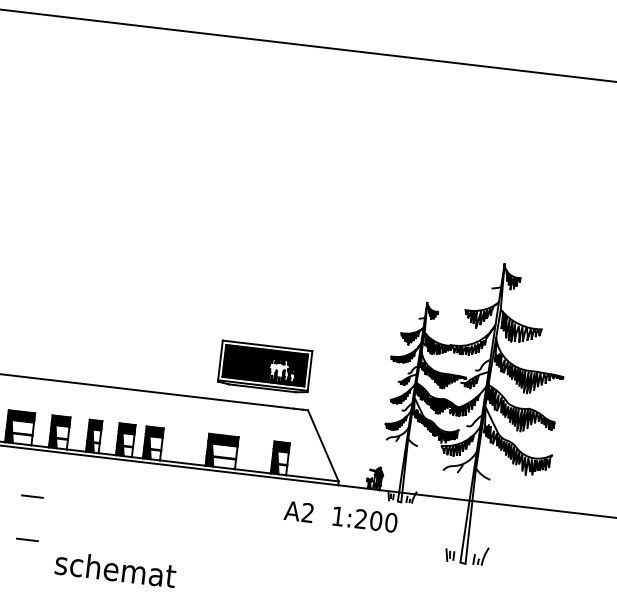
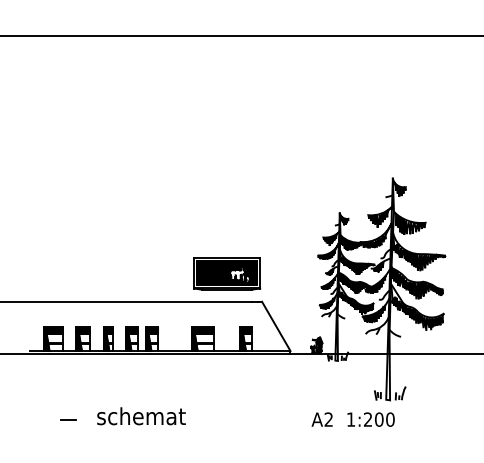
line: (32, 495) -> (68, 387), removed
text: (340, 516) -> (352, 419), moved
text: (115, 569) -> (141, 416), moved

